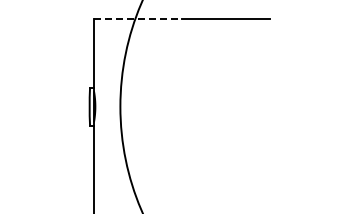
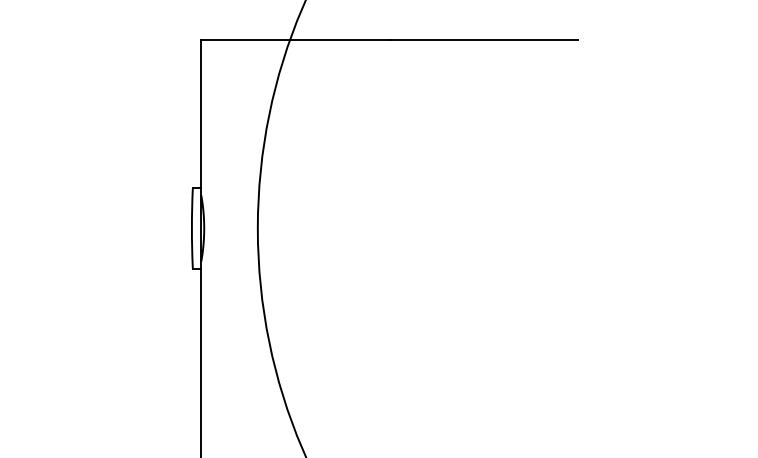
line: (138, 18) -> (296, 39), dashed -> solid

